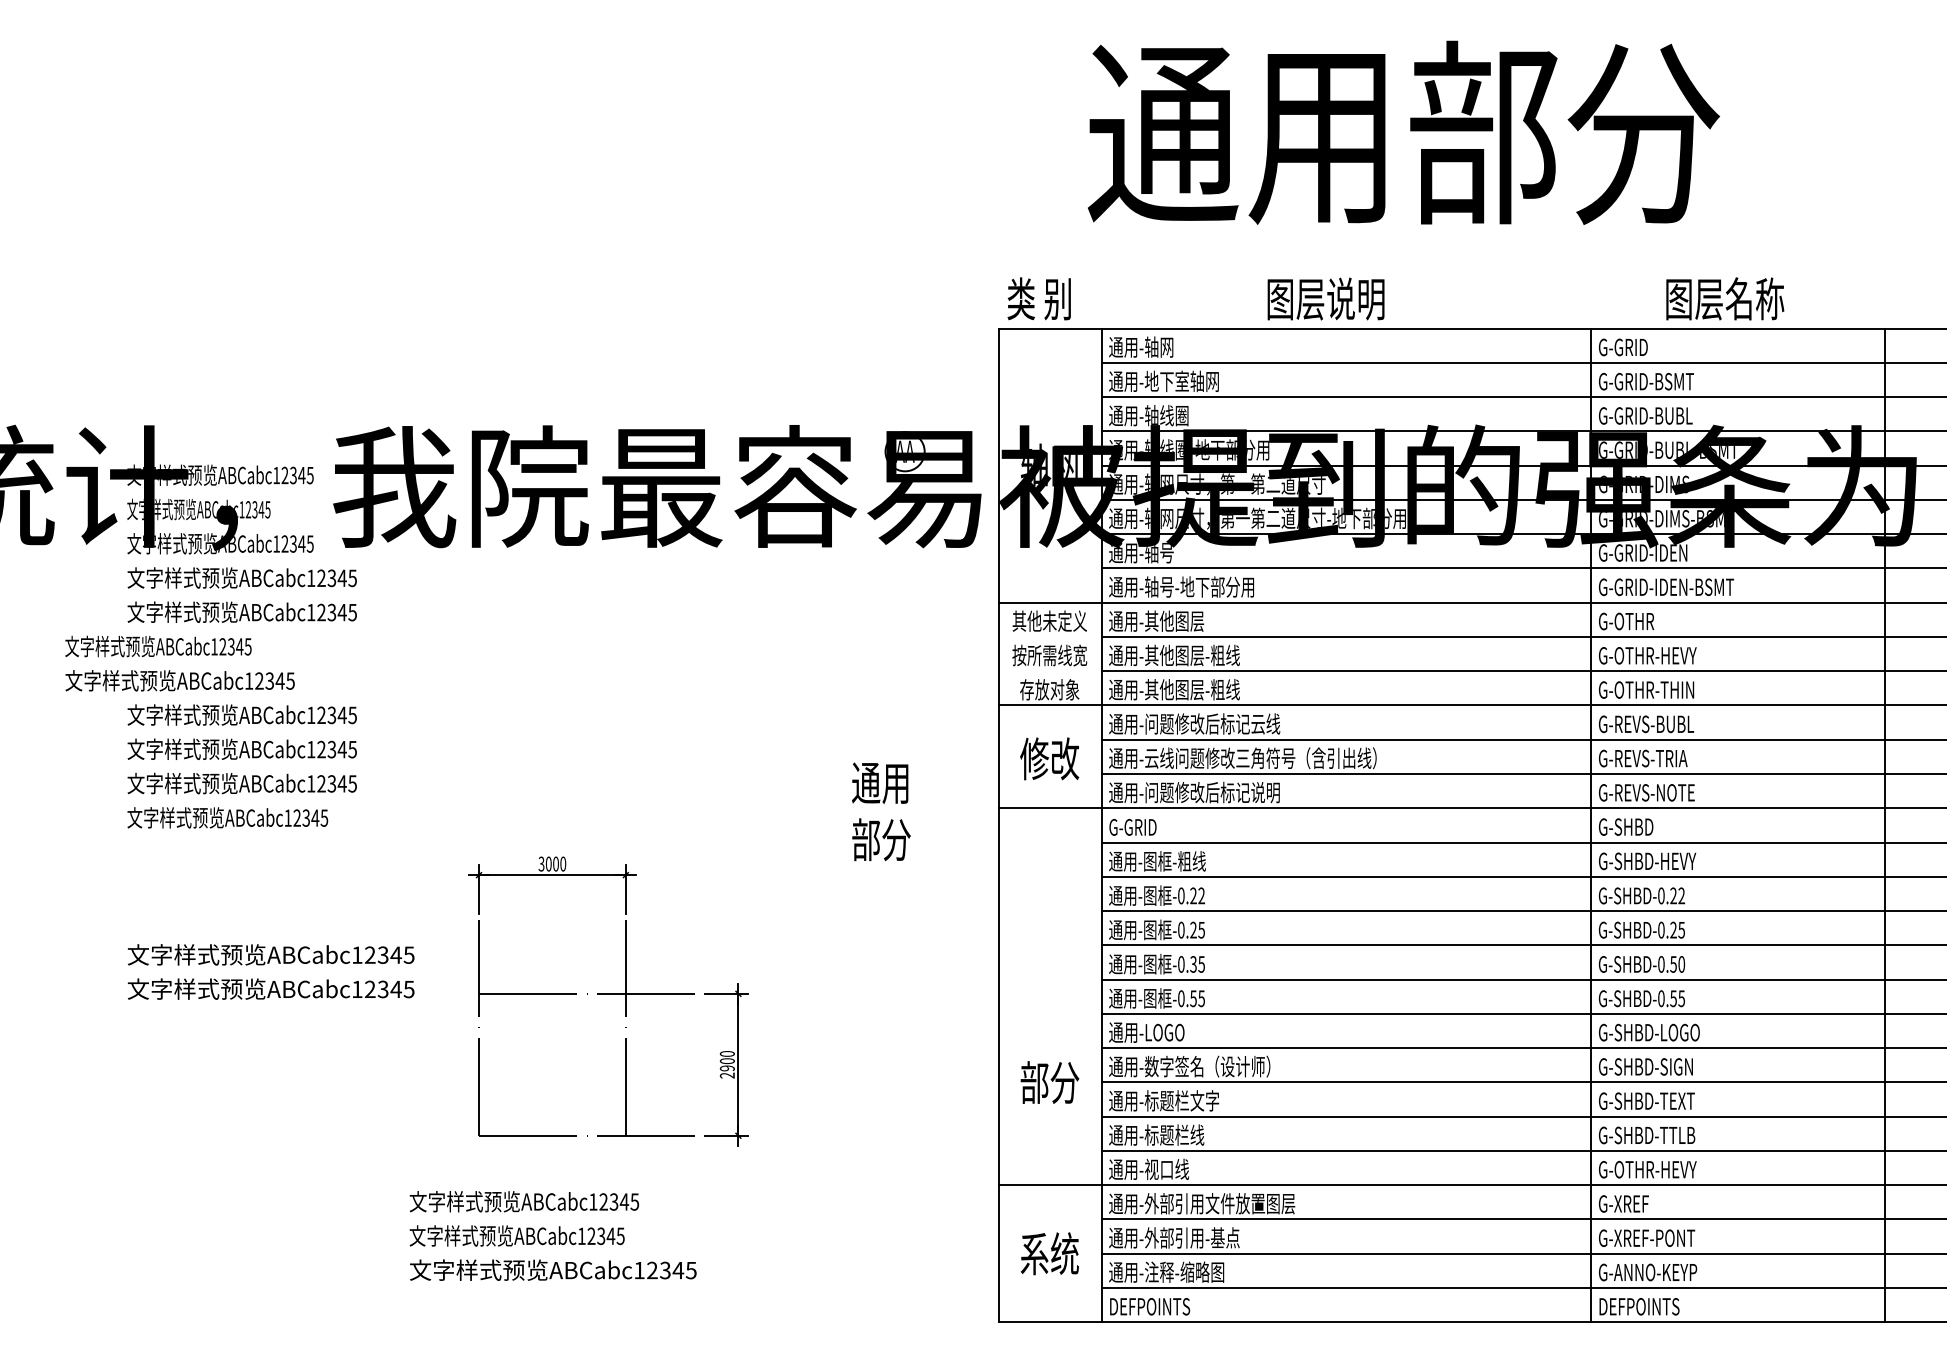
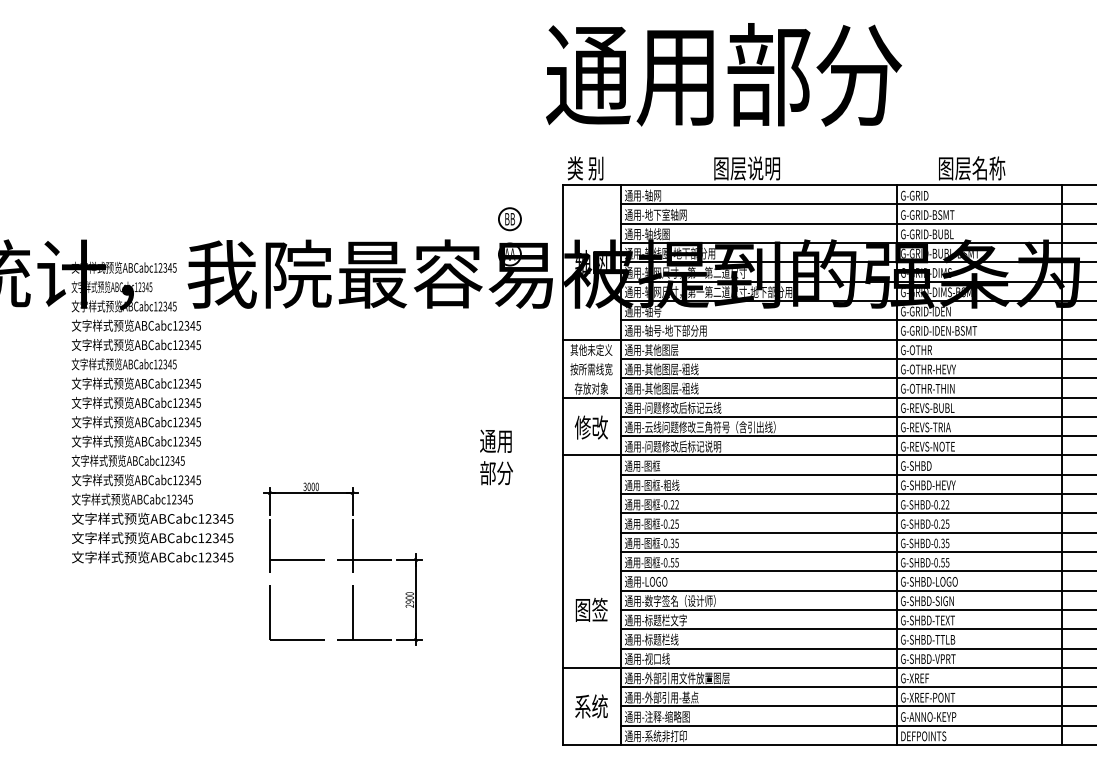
text: (1404, 132) -> (724, 74), moved
part: (904, 389) -> (509, 219), added
text: (178, 662) -> (135, 373), moved
text: (1140, 826) -> (642, 465), G-GRID -> 通用-图框
text: (1678, 962) -> (945, 542), G-SHBD-0.50 -> G-SHBD-0.35
text: (1049, 1081) -> (591, 609), 部分 -> 图签
text: (1654, 1168) -> (932, 658), G-OTHR-HEVY -> G-SHBD-VPRT
text: (552, 1236) -> (152, 499), moved
text: (1163, 1307) -> (655, 736), DEFPOINTS -> 通用-系统非打印

